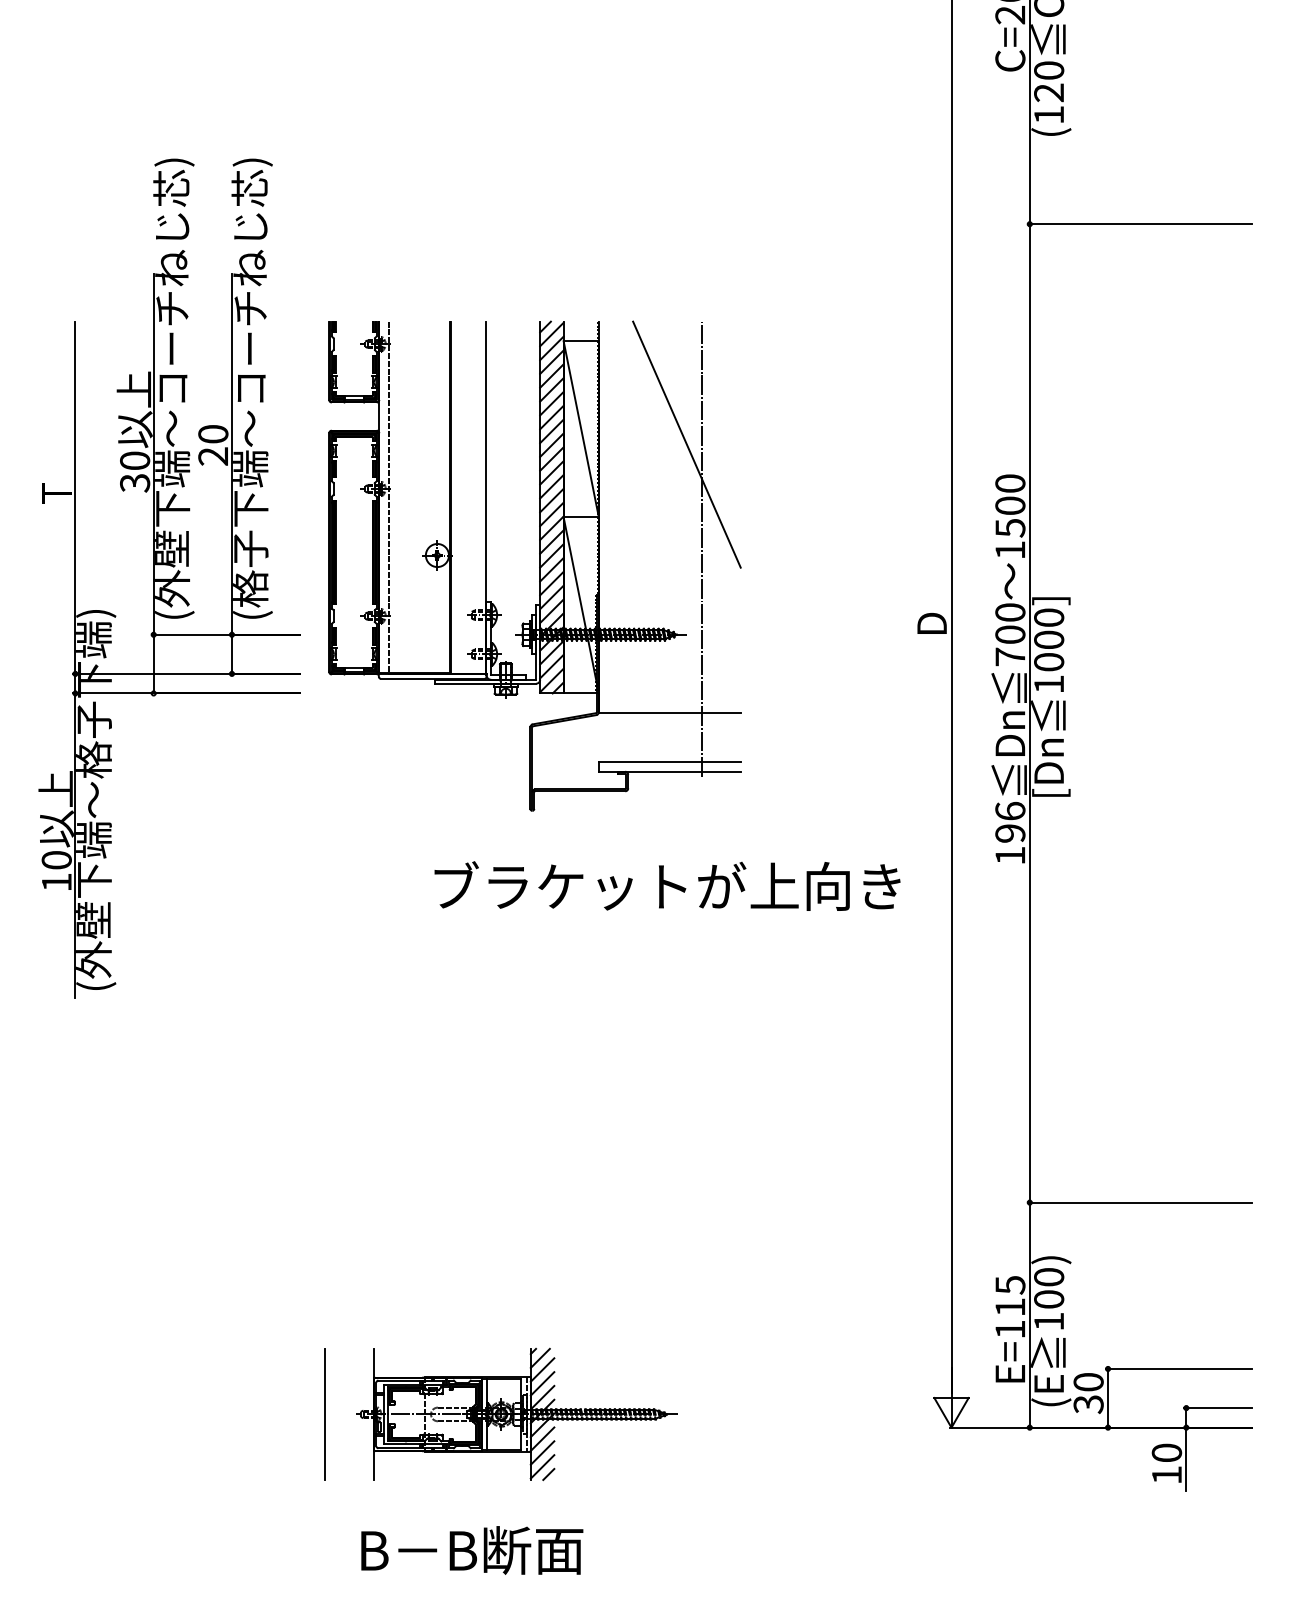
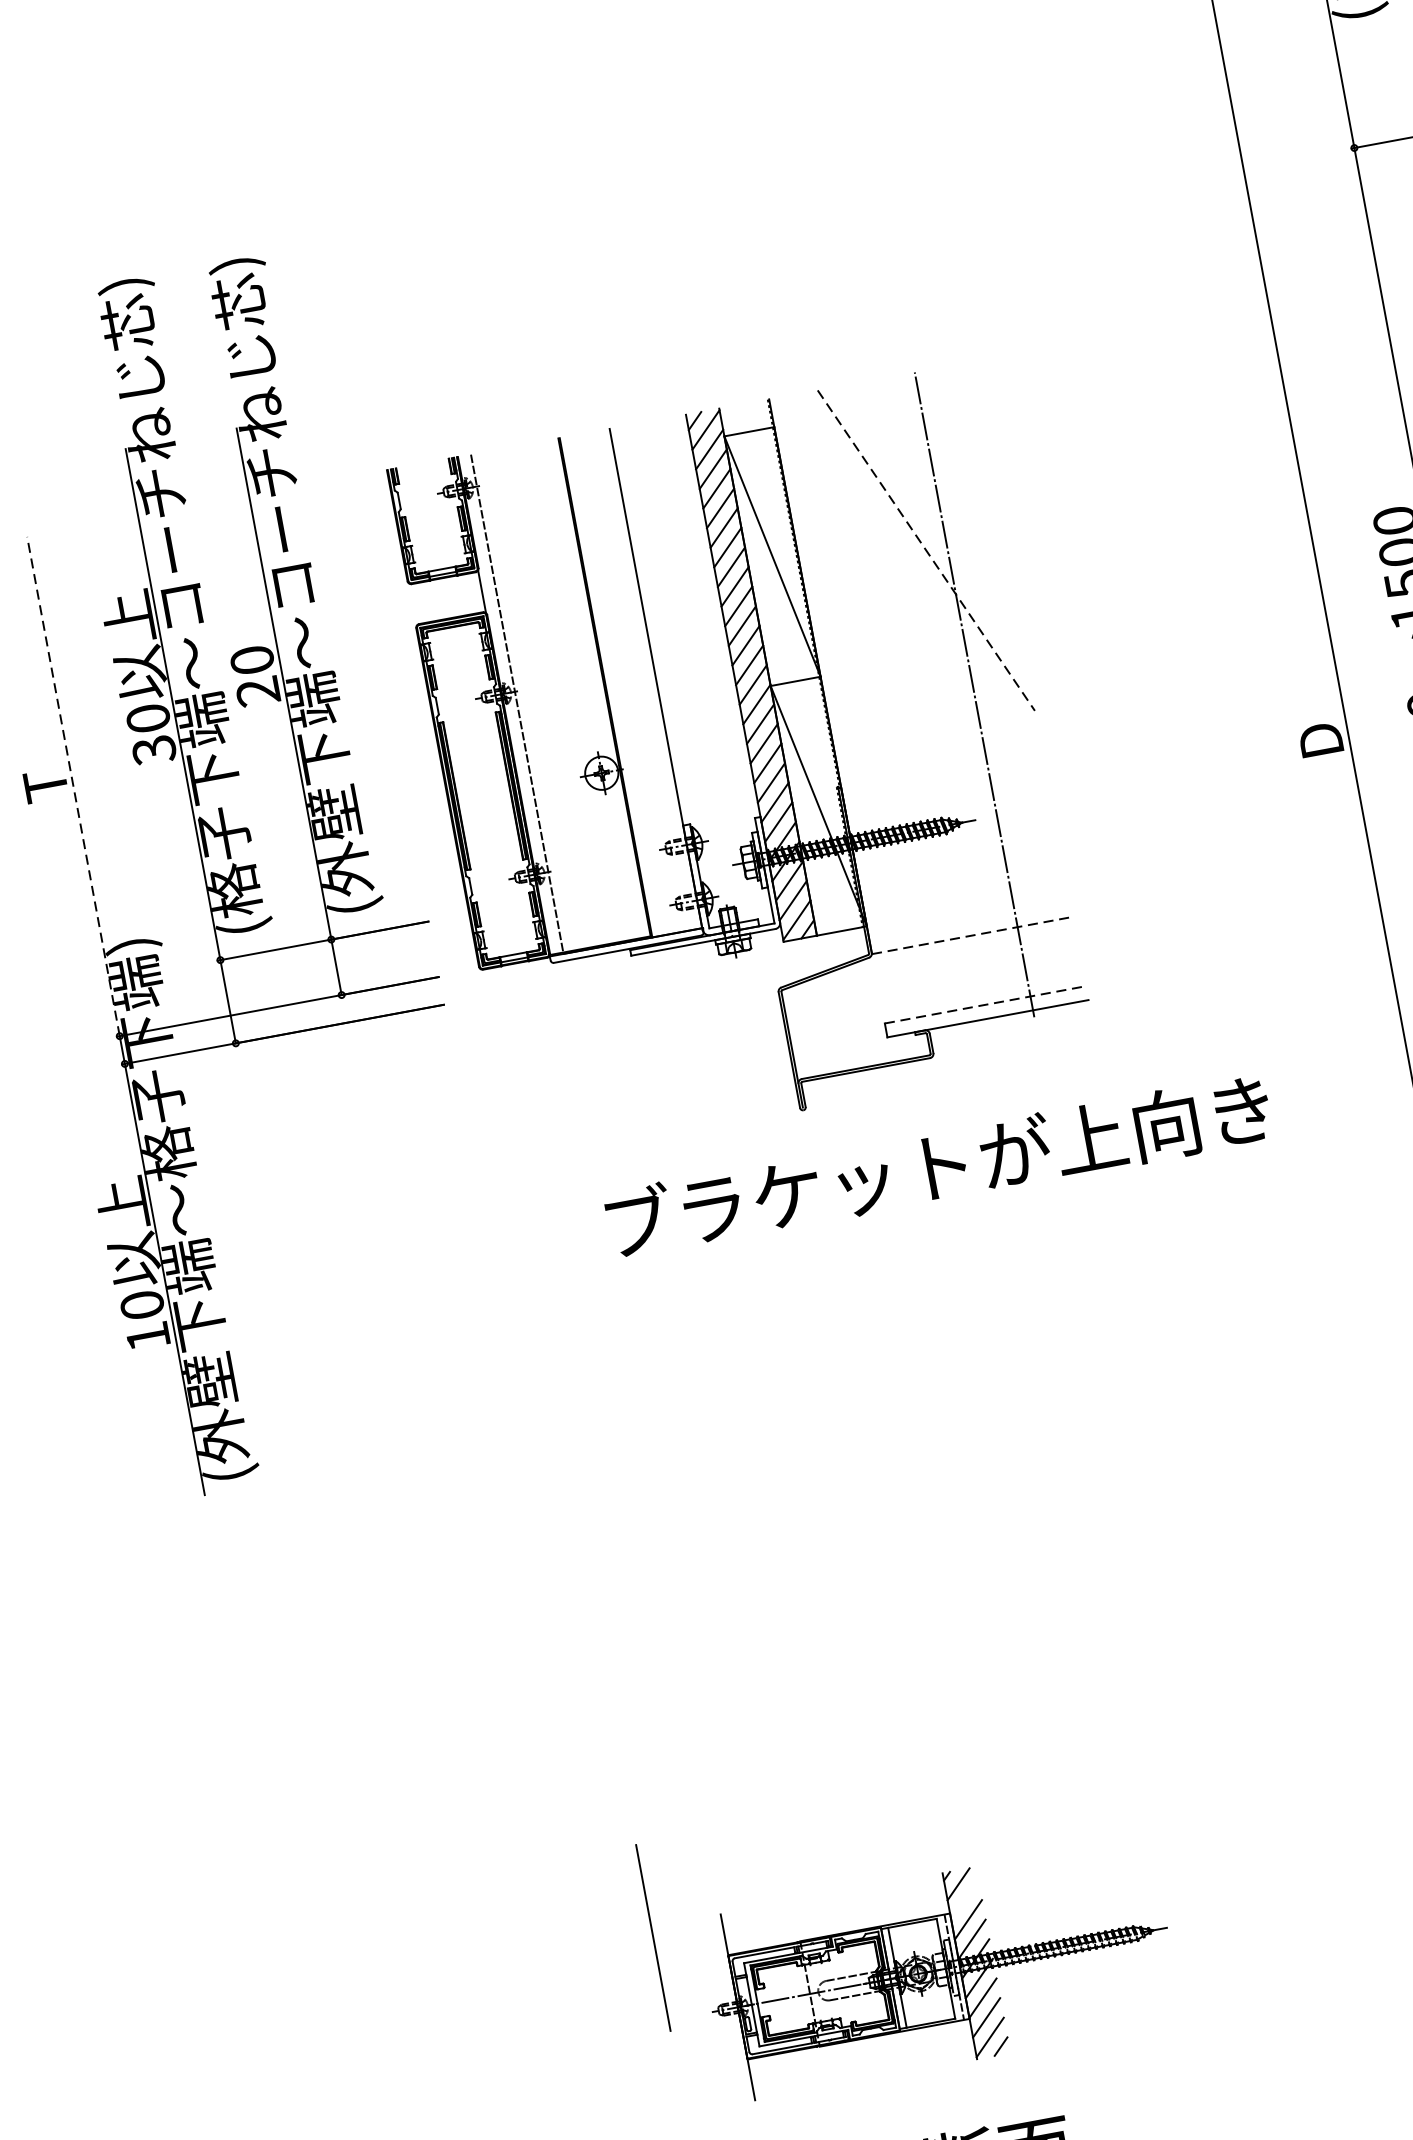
line: (687, 445) -> (927, 551), solid -> dashed
line: (75, 497) -> (73, 786), solid -> dashed
text: (172, 568) -> (229, 861), (外壁下端～コーチねじ芯) -> (格子下端～コーチねじ芯)
text: (250, 568) -> (340, 840), (格子下端～コーチねじ芯) -> (外壁下端～コーチねじ芯)
line: (669, 713) -> (972, 936), solid -> dashed
line: (669, 761) -> (984, 1004), solid -> dashed
text: (667, 885) -> (938, 1165), moved
line: (542, 1369) -> (964, 1899), removed
line: (324, 1414) -> (652, 1938), moved

